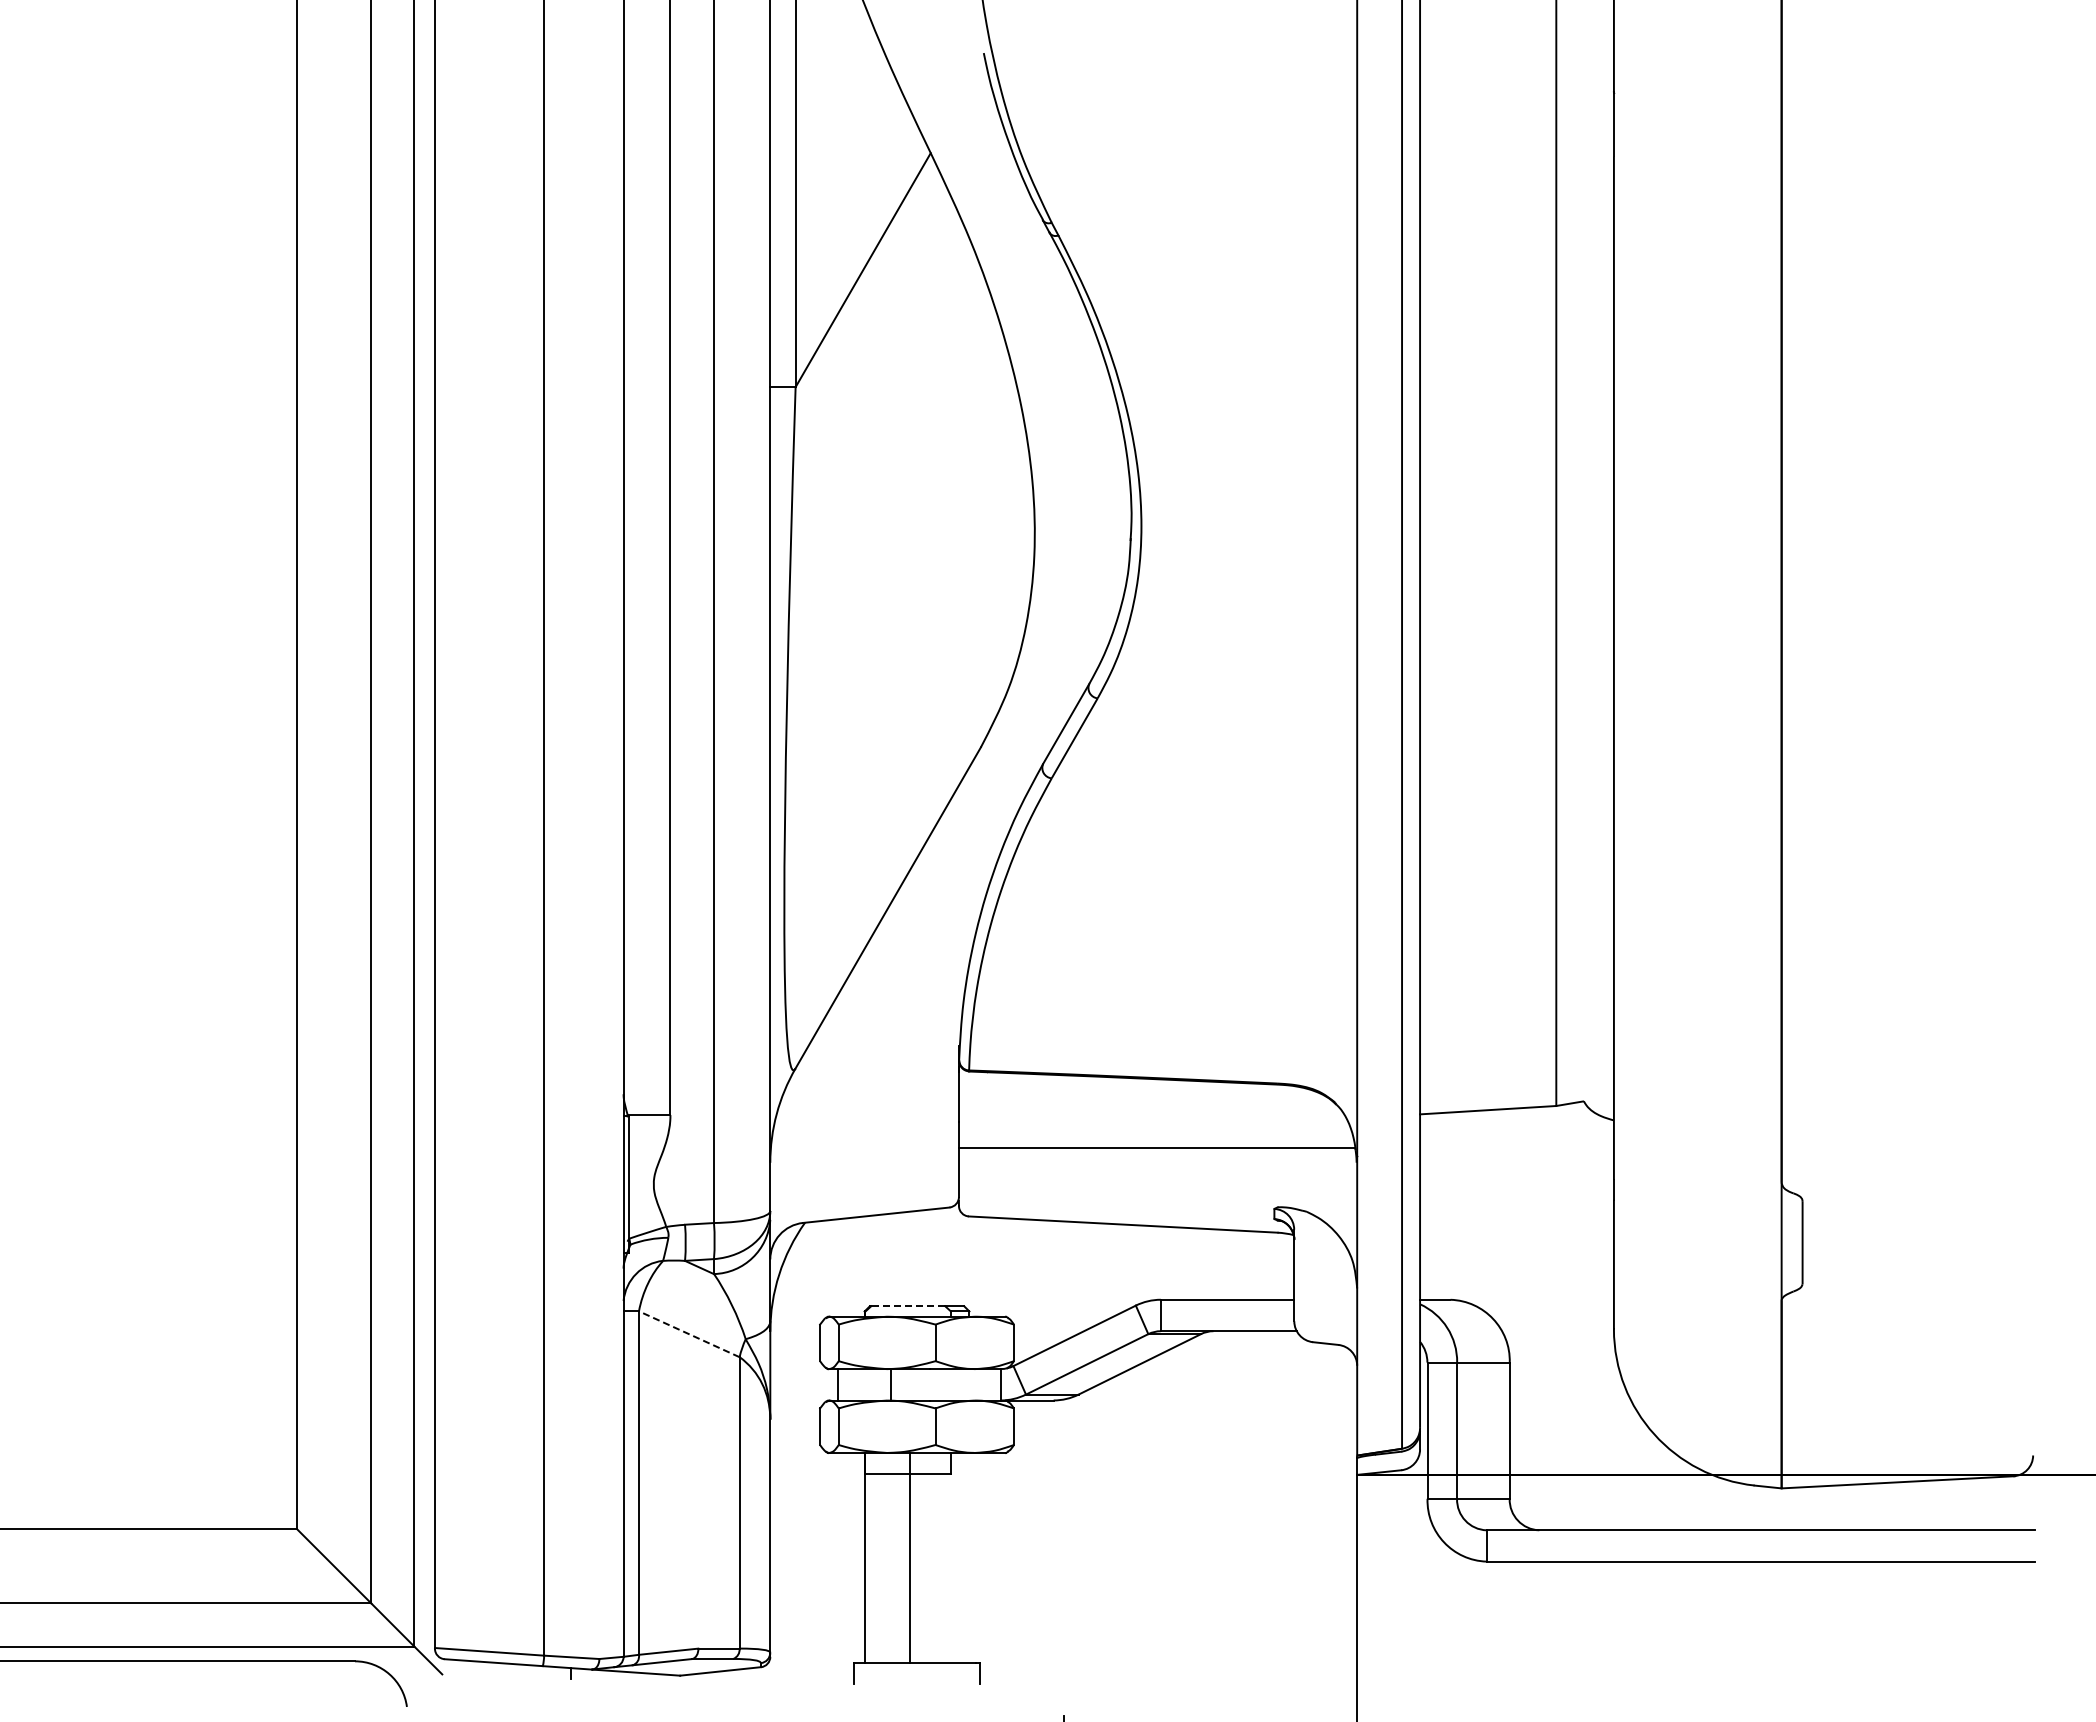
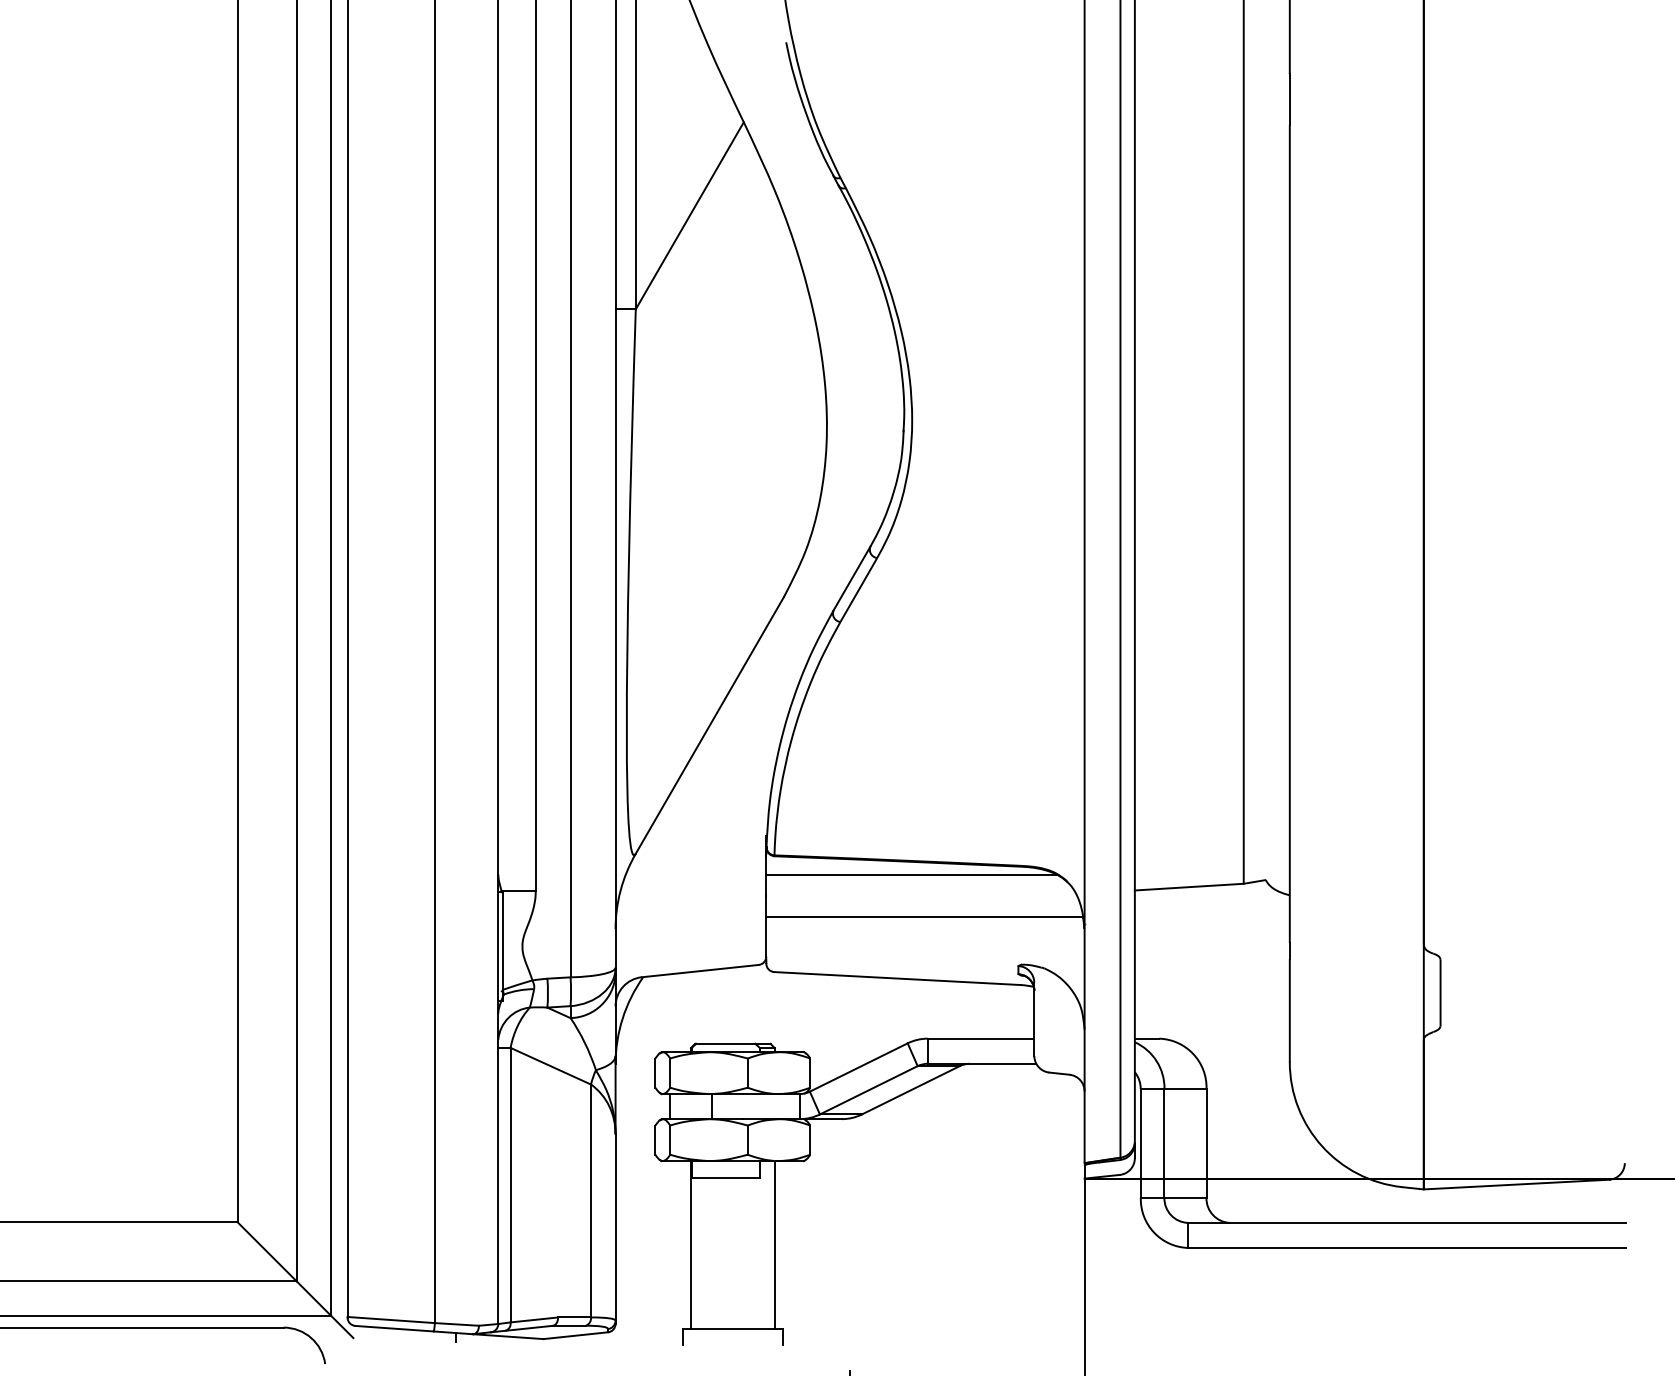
line: (1140, 1095) -> (911, 875), added
line: (908, 1306) -> (726, 1044), dashed -> solid
line: (688, 1334) -> (550, 1066), dashed -> solid
line: (910, 1557) -> (774, 1244), moved

